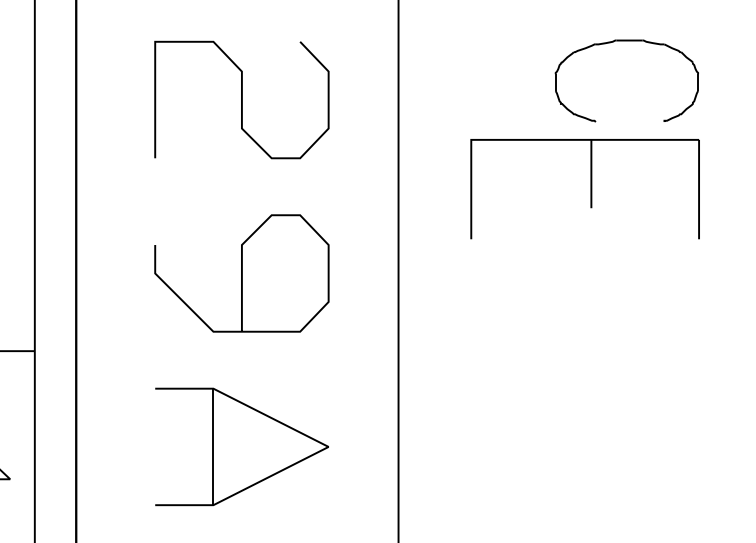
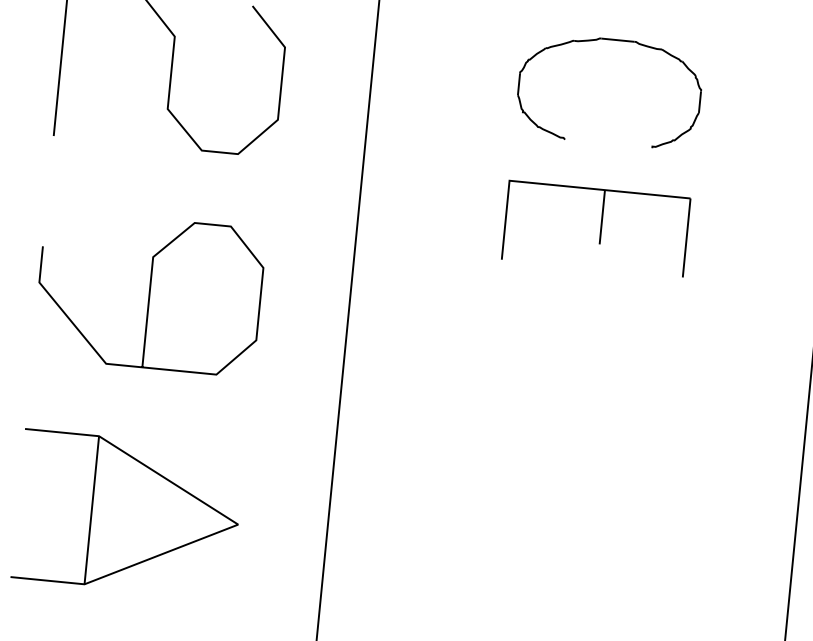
part: (626, 41) -> (614, 41), moved
part: (584, 188) -> (595, 227), size x0.62

